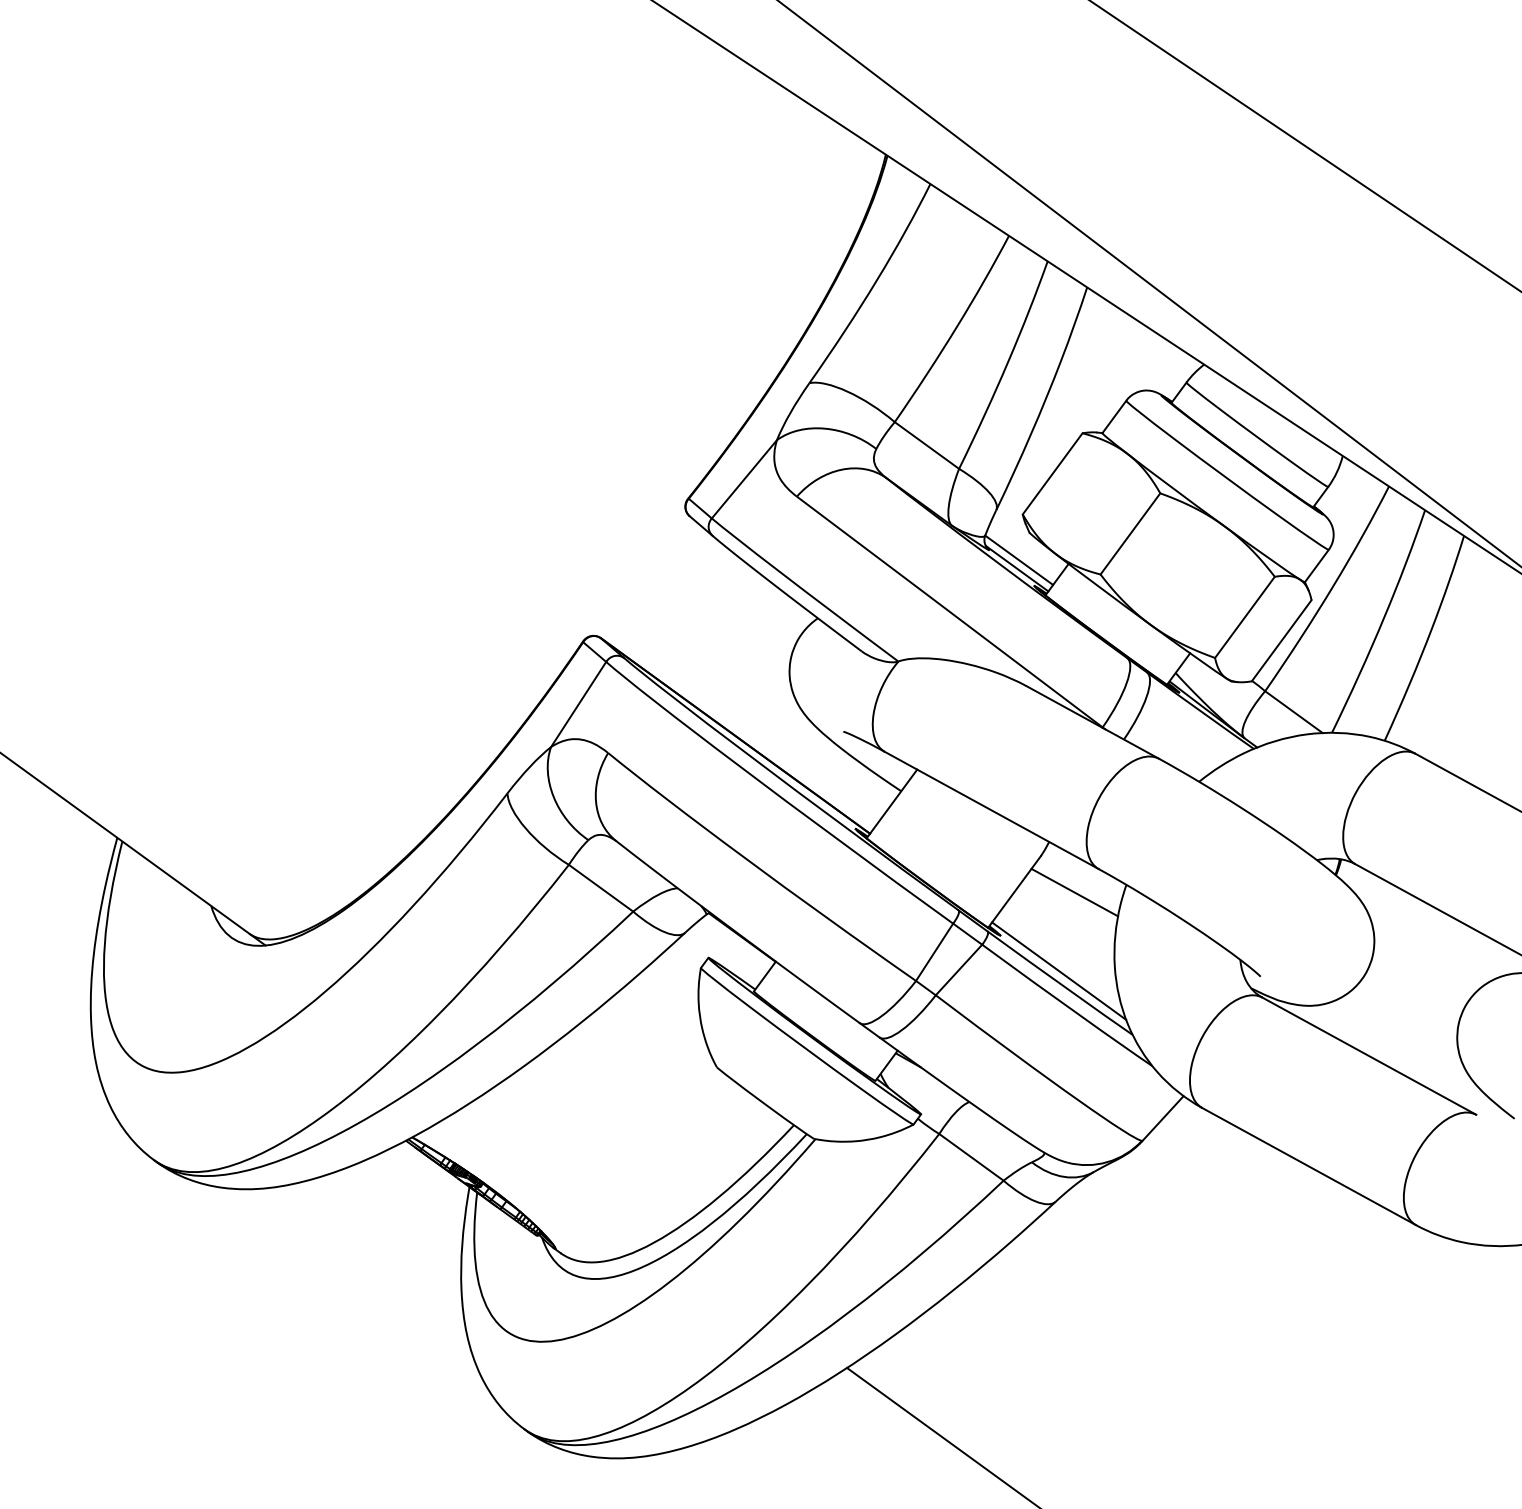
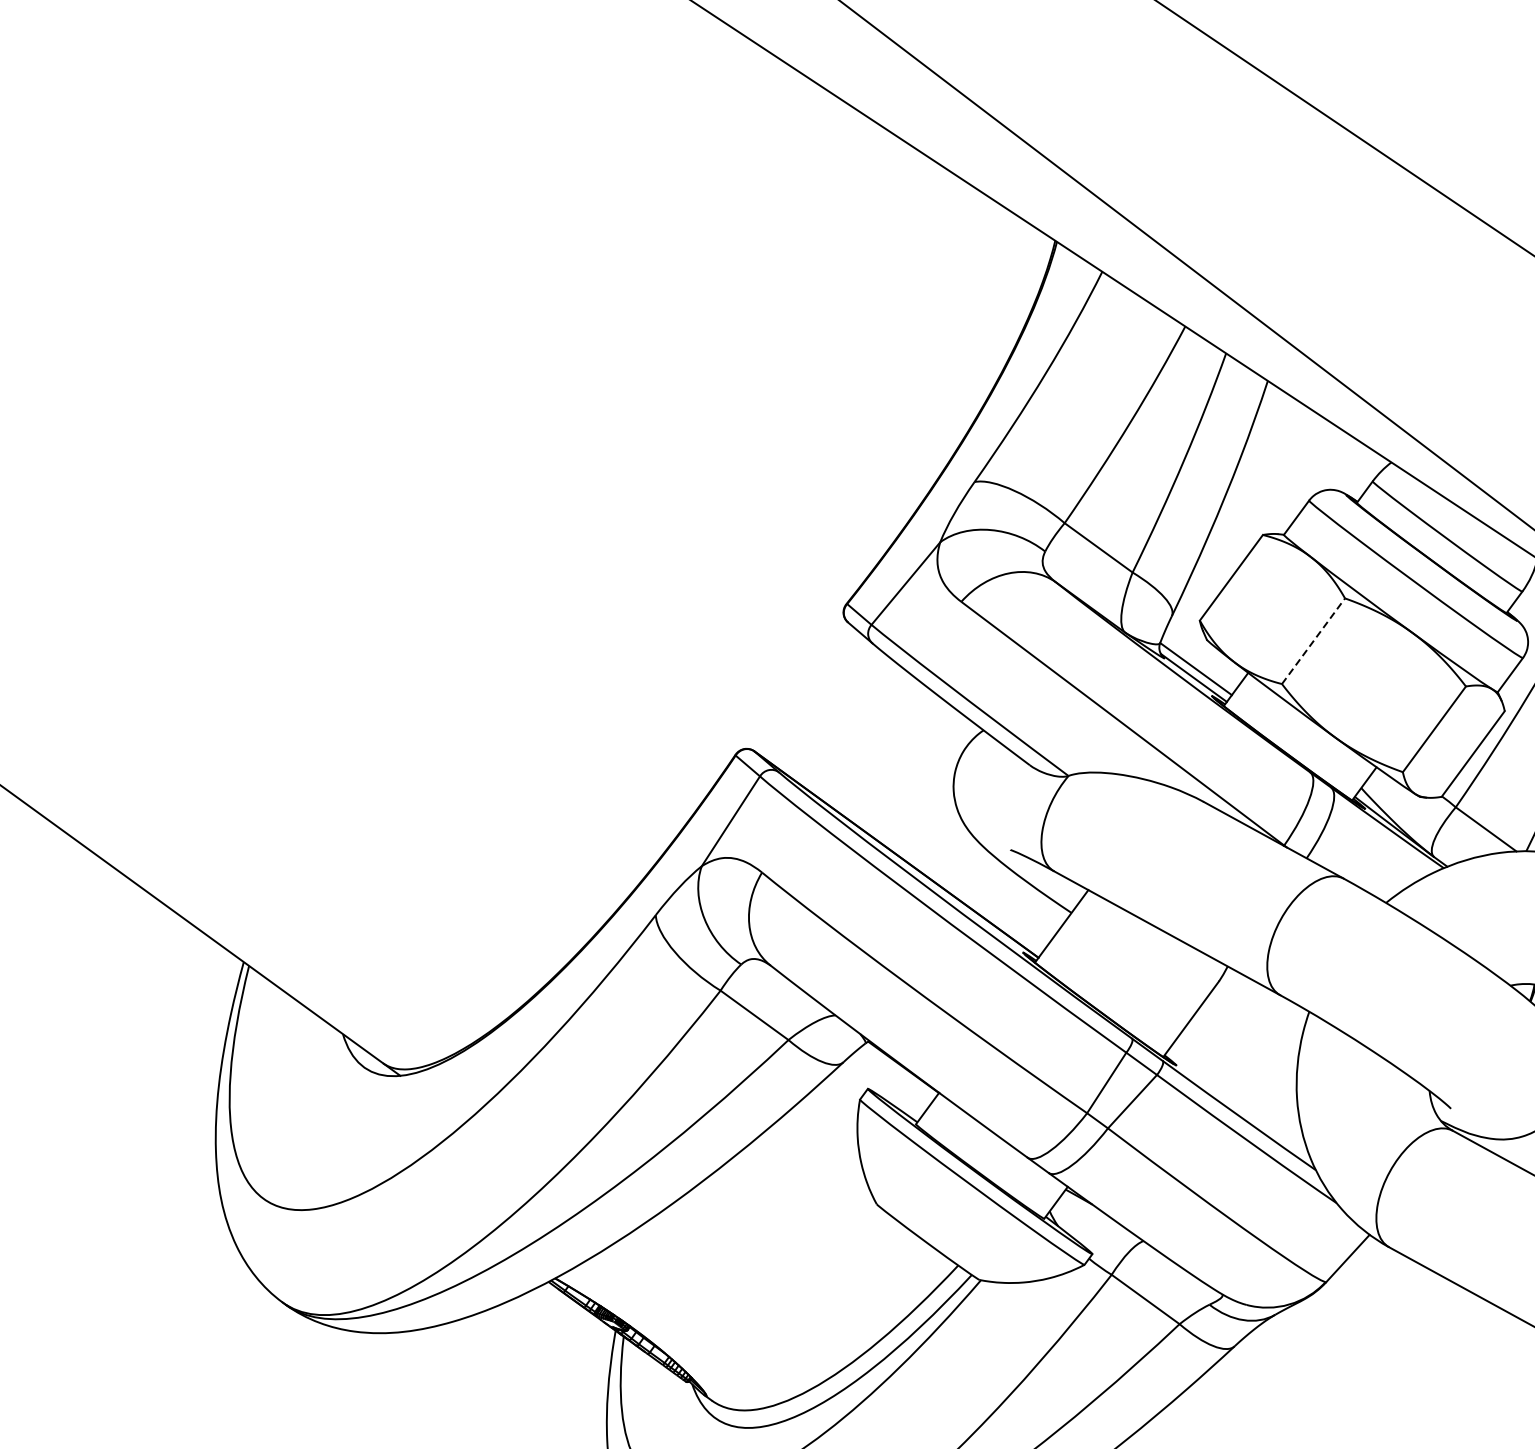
line: (1130, 533) -> (1313, 640), solid -> dashed
line: (1074, 892) -> (1254, 1019), removed
line: (1059, 970) -> (1238, 1102), removed

